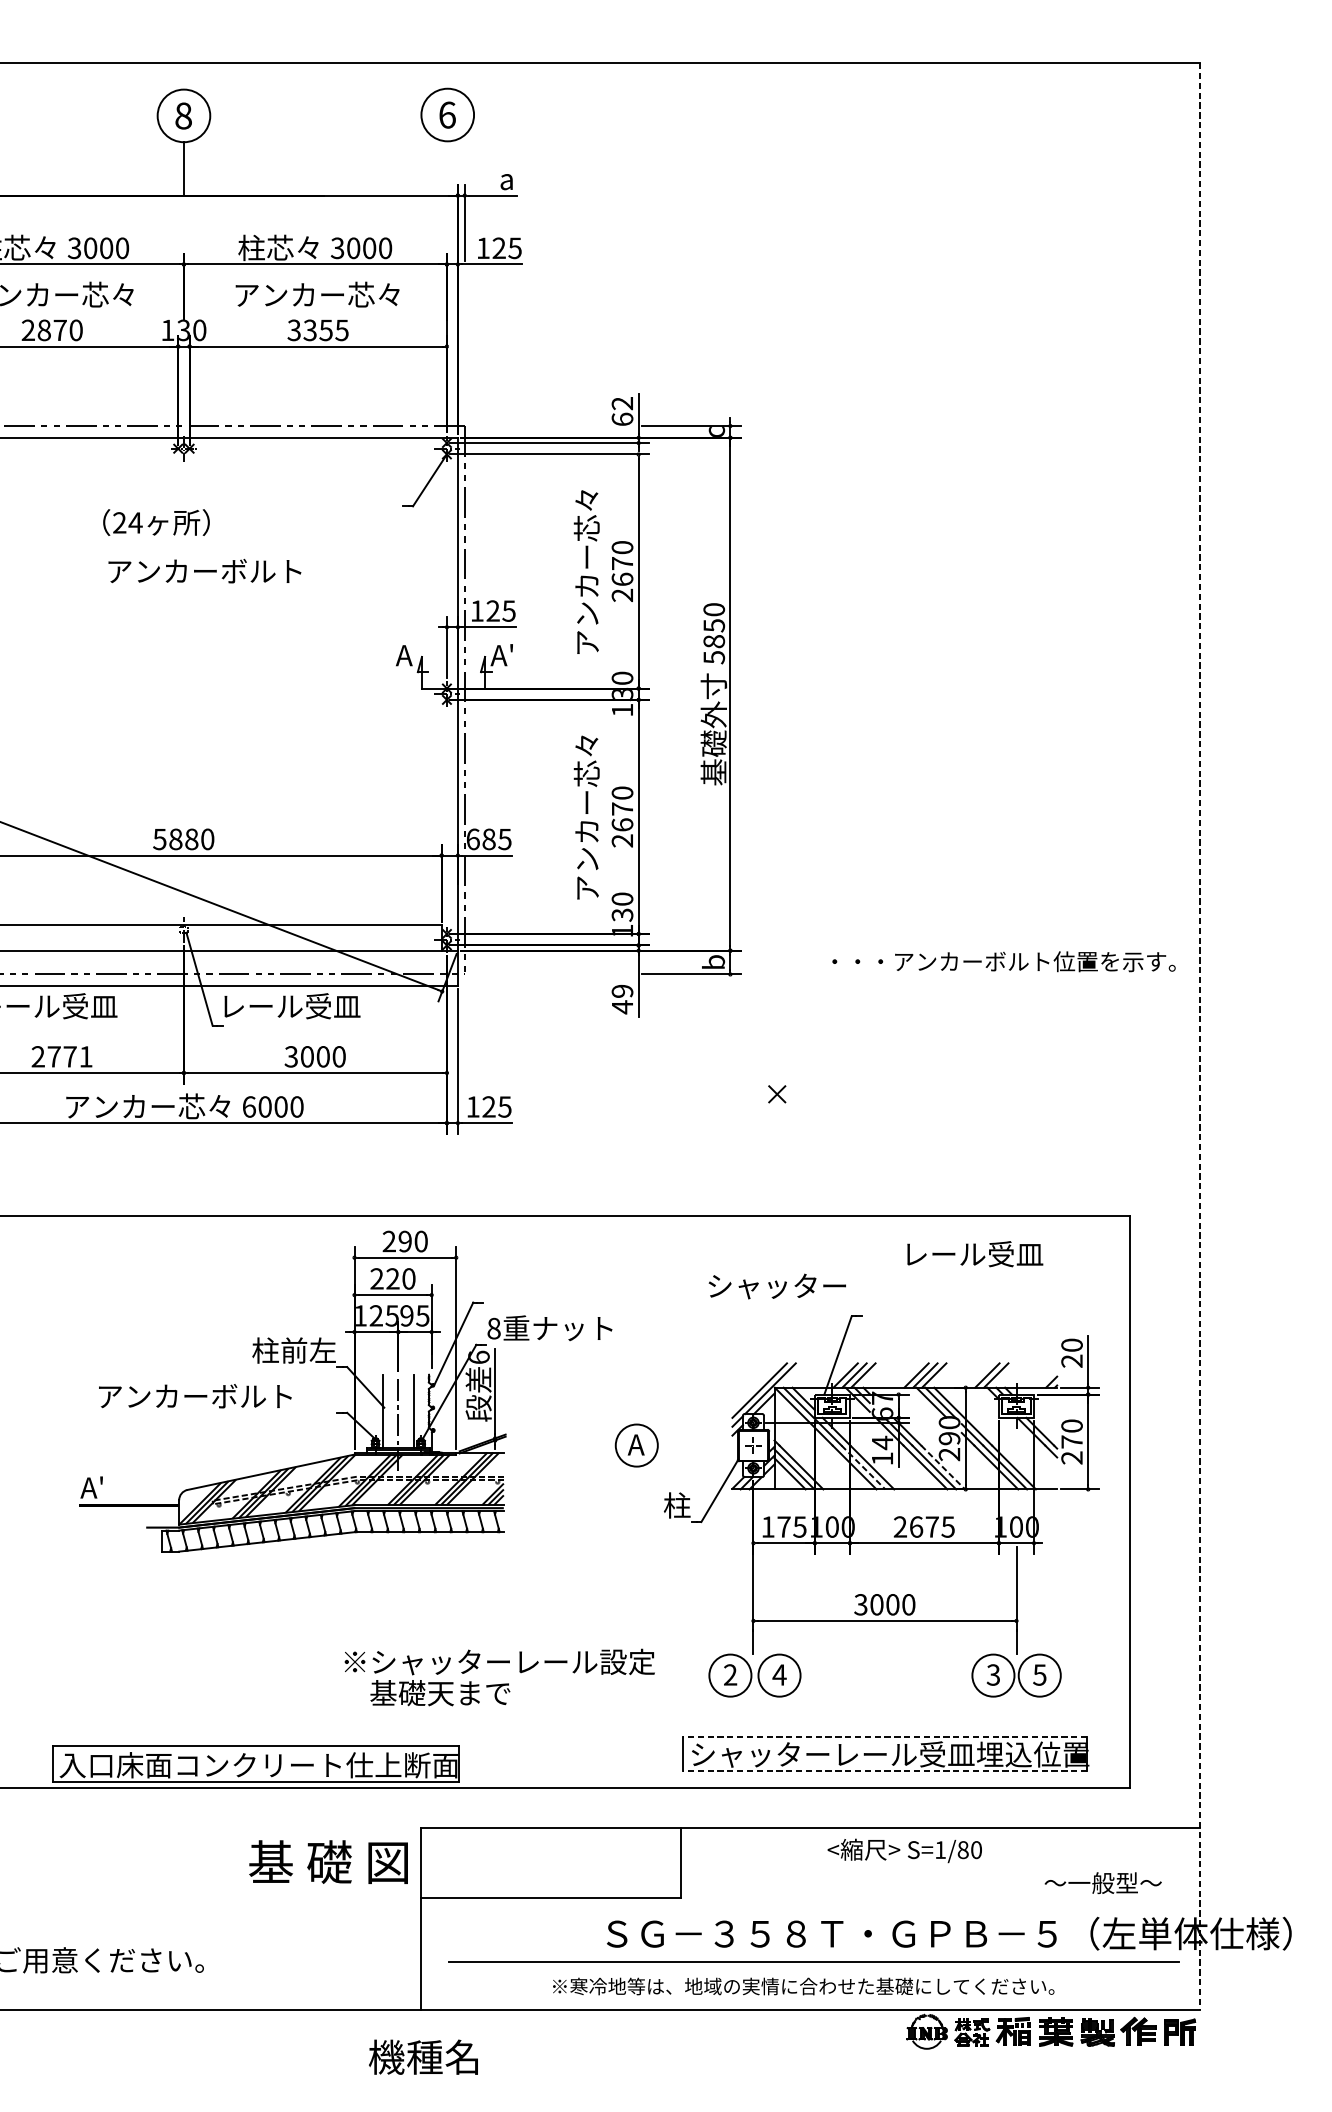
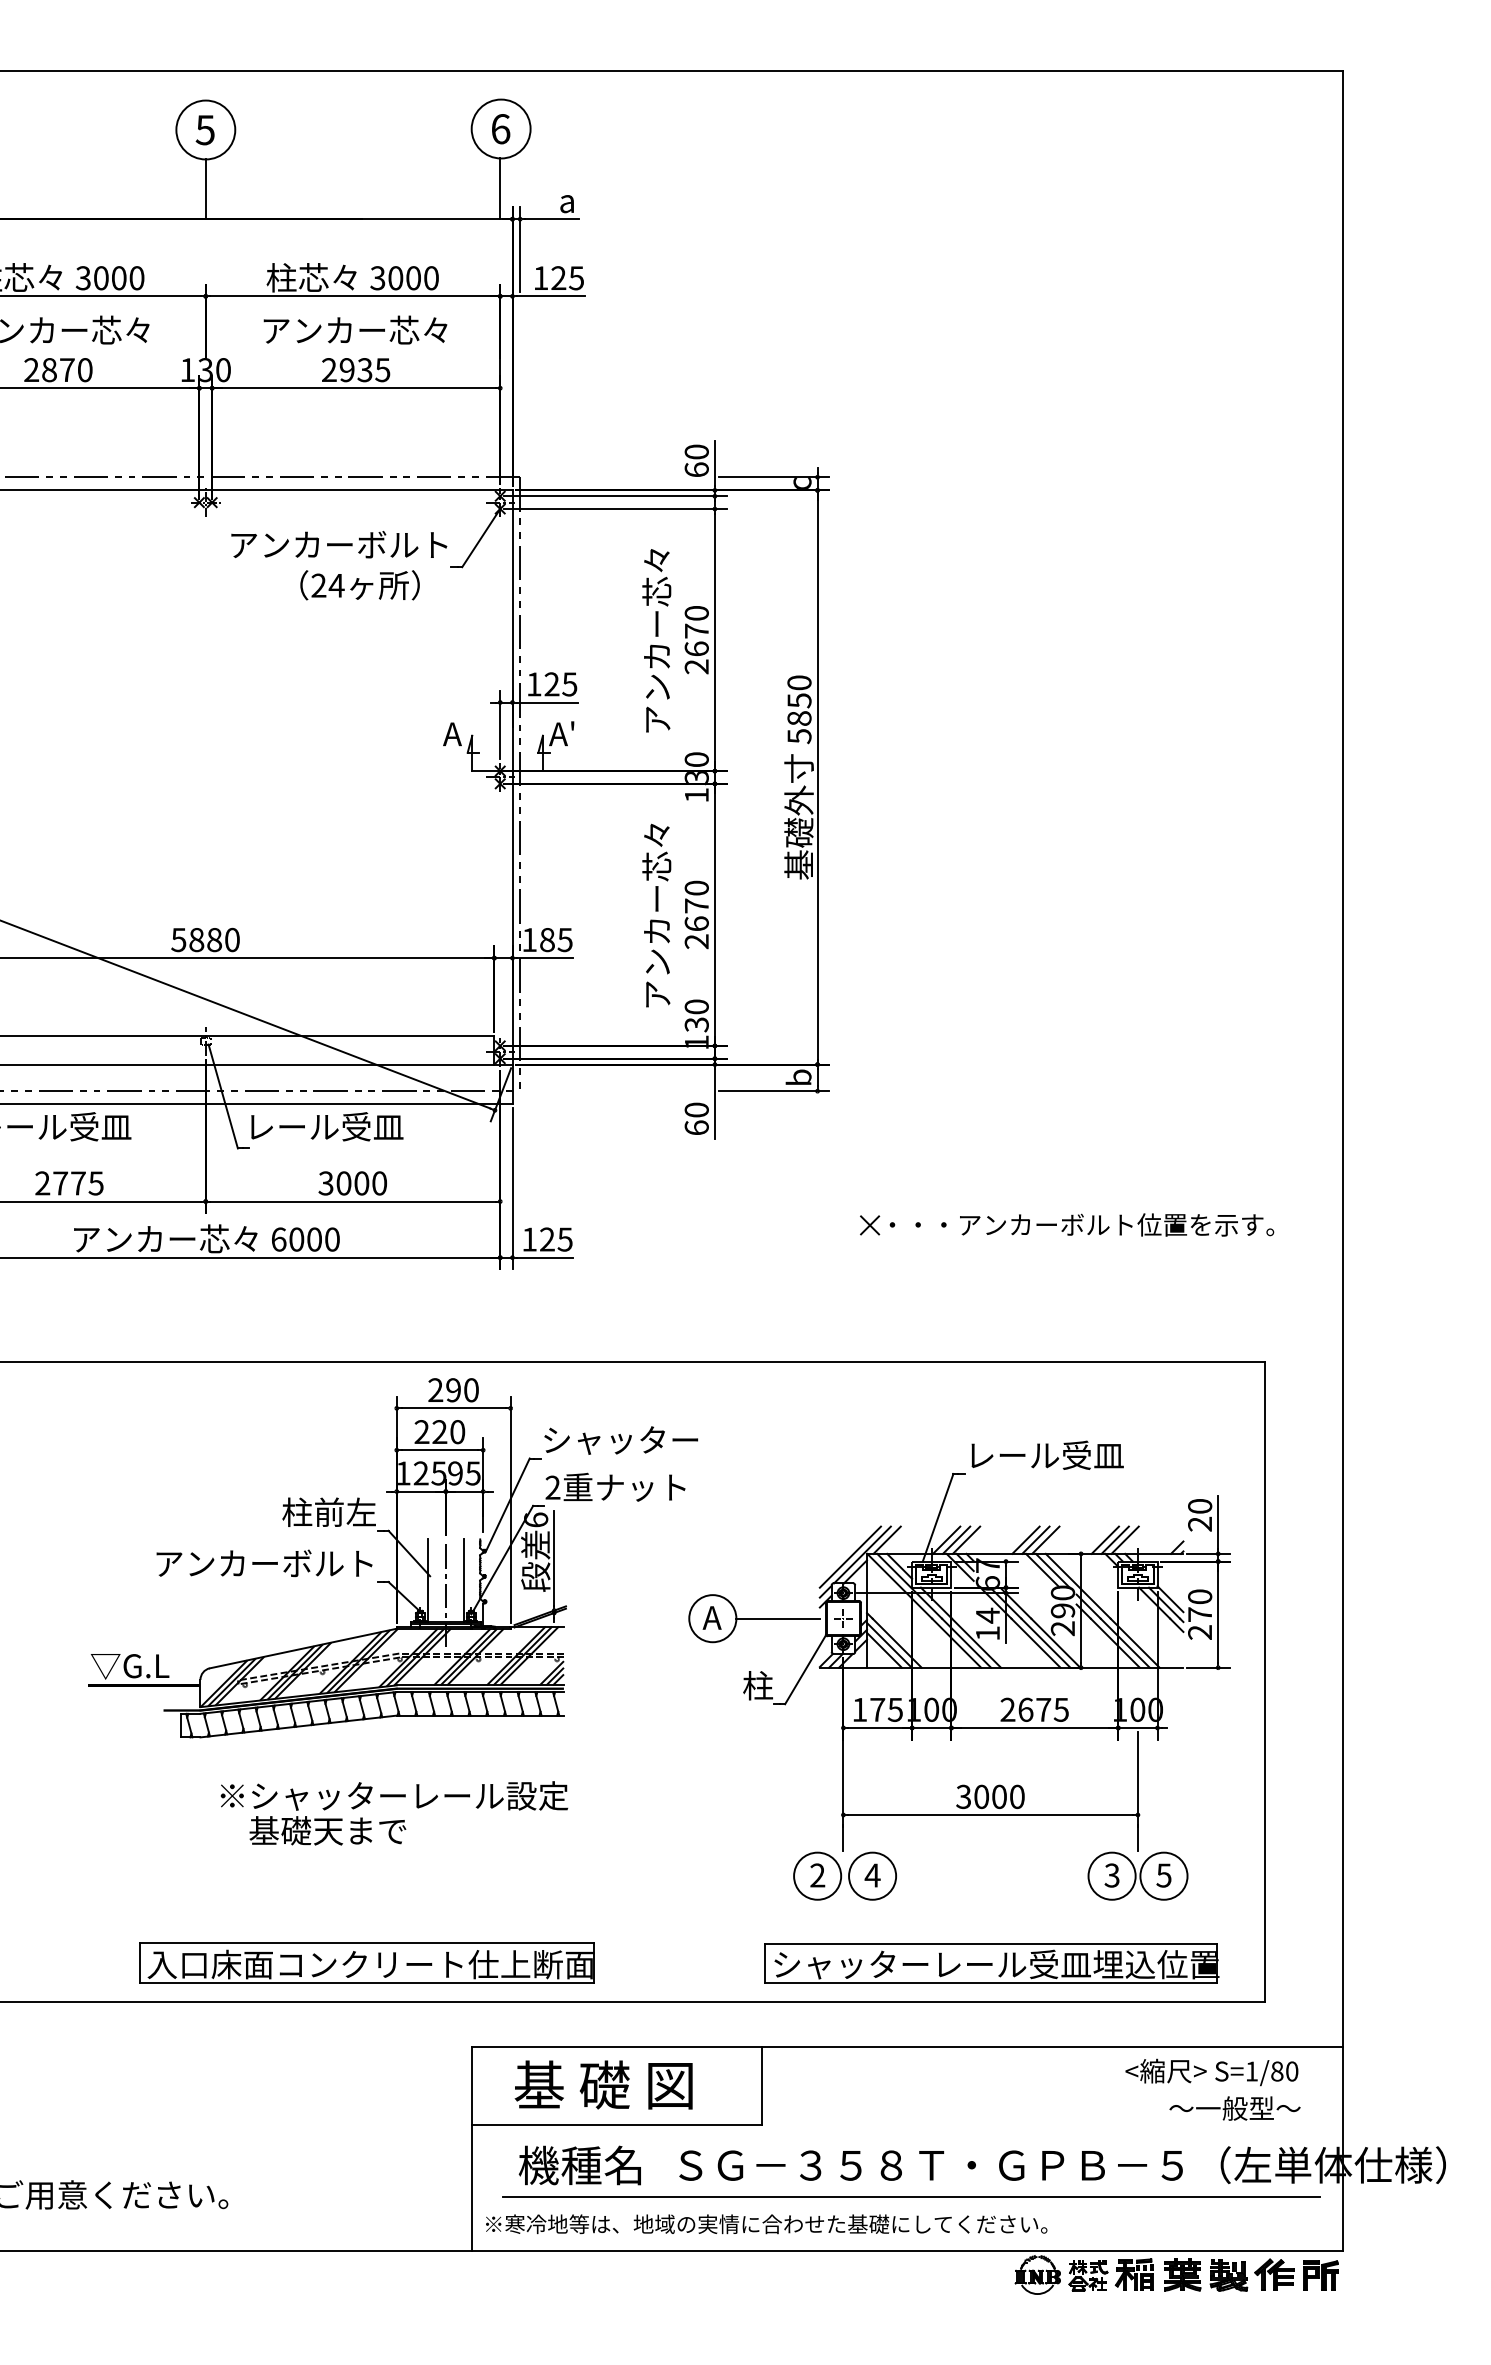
text: (182, 116) -> (204, 130), 8 -> 5
line: (447, 168) -> (500, 188), added
text: (309, 330) -> (346, 370), 3355 -> 2935
text: (622, 403) -> (696, 451), 62 -> 60
text: (155, 522) -> (359, 585), moved
text: (205, 570) -> (339, 544), moved
text: (473, 838) -> (529, 939), 685 -> 185
text: (1003, 961) -> (1081, 1224), moved
text: (622, 999) -> (696, 1119), 49 -> 60
line: (1200, 1037) -> (1343, 1161), dashed -> solid
text: (85, 1056) -> (95, 1183), 2771 -> 2775
text: (975, 1253) -> (1047, 1454), moved
text: (777, 1286) -> (621, 1440), moved
text: (493, 1328) -> (552, 1487), 8 -> 2
line: (791, 1374) -> (886, 1539), added
line: (1004, 1374) -> (1124, 1539), added
text: (195, 1396) -> (264, 1563), moved
line: (1045, 1428) -> (1170, 1599), added
line: (694, 1445) -> (777, 1618), added
line: (863, 1467) -> (966, 1643), dashed -> solid
line: (942, 1467) -> (1055, 1643), dashed -> solid
text: (115, 1488) -> (129, 1666), A' -> ▽G.L
text: (499, 1677) -> (394, 1813), moved
line: (884, 1736) -> (990, 1944), dashed -> solid
part: (255, 1763) -> (366, 1962), moved
line: (884, 1771) -> (990, 1983), dashed -> solid
text: (904, 1850) -> (1211, 2072), moved
text: (328, 1861) -> (603, 2084), moved
text: (803, 1986) -> (766, 2224), moved
text: (423, 2057) -> (579, 2165), moved

